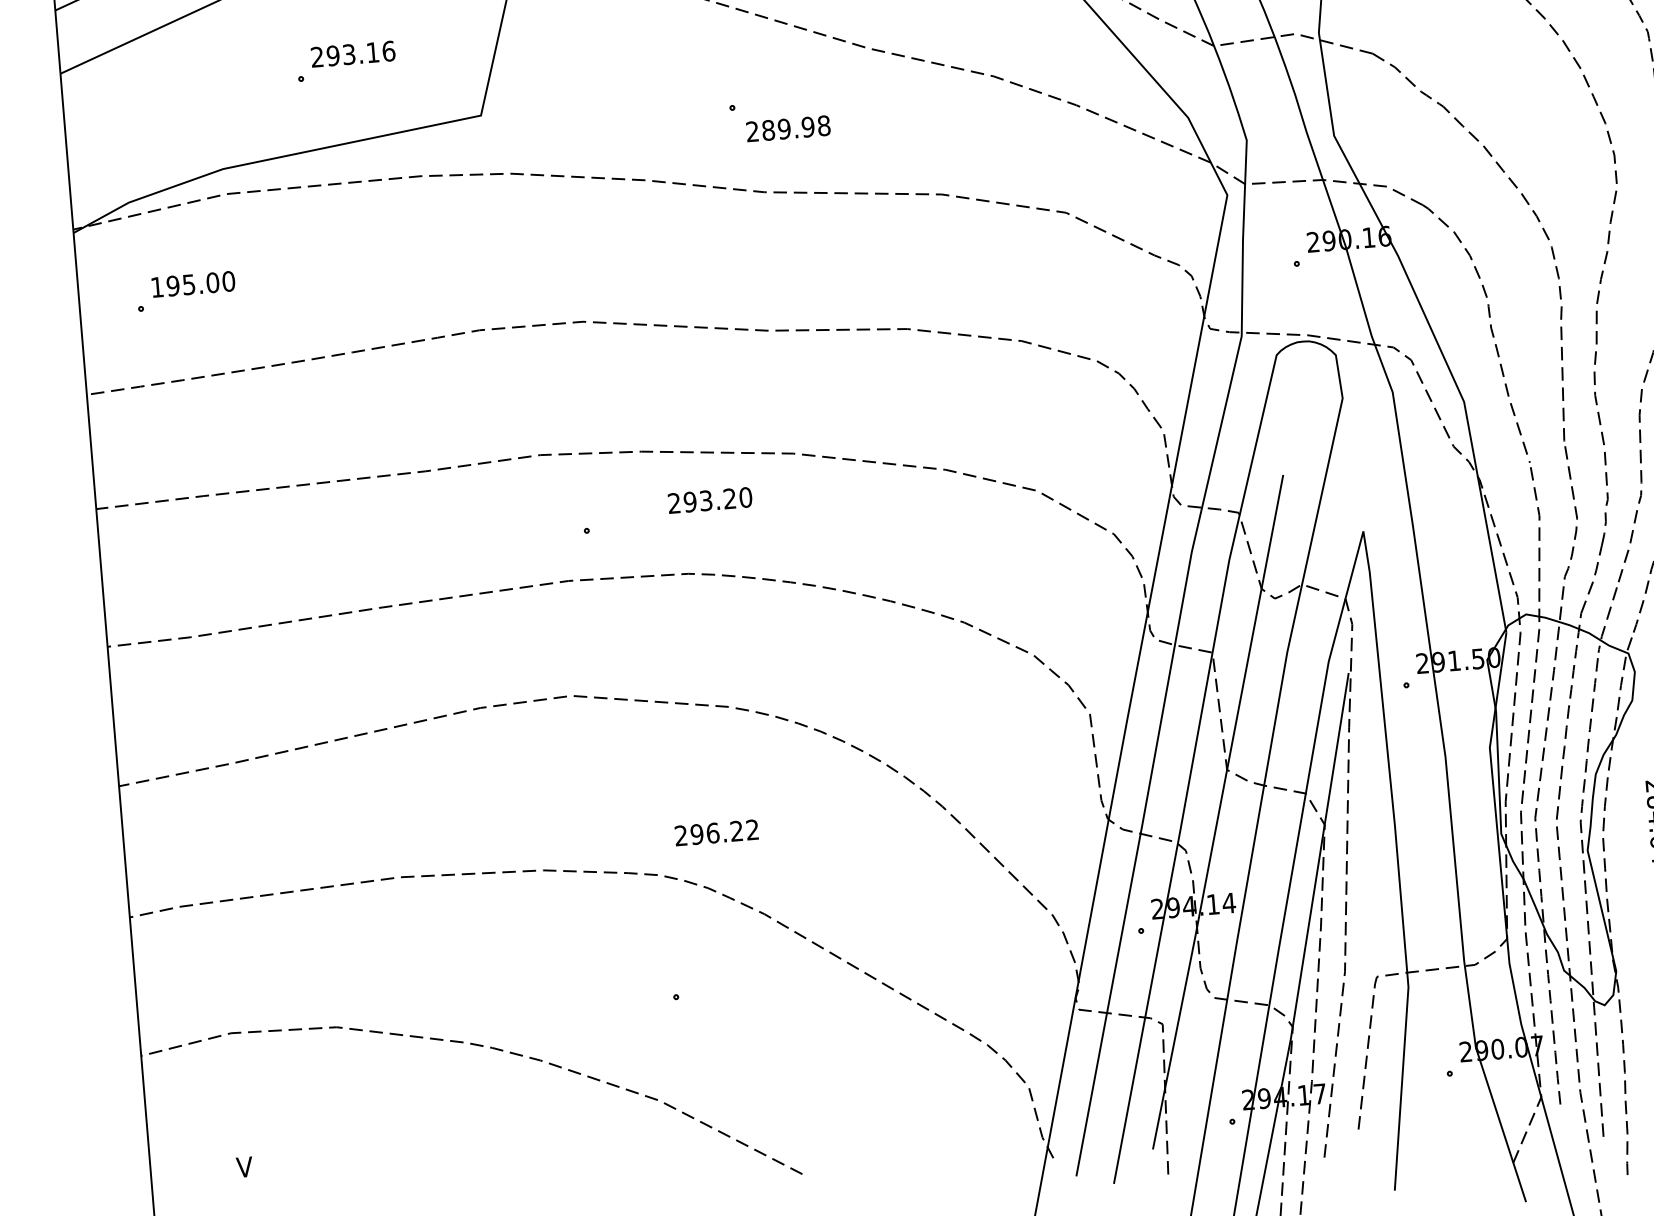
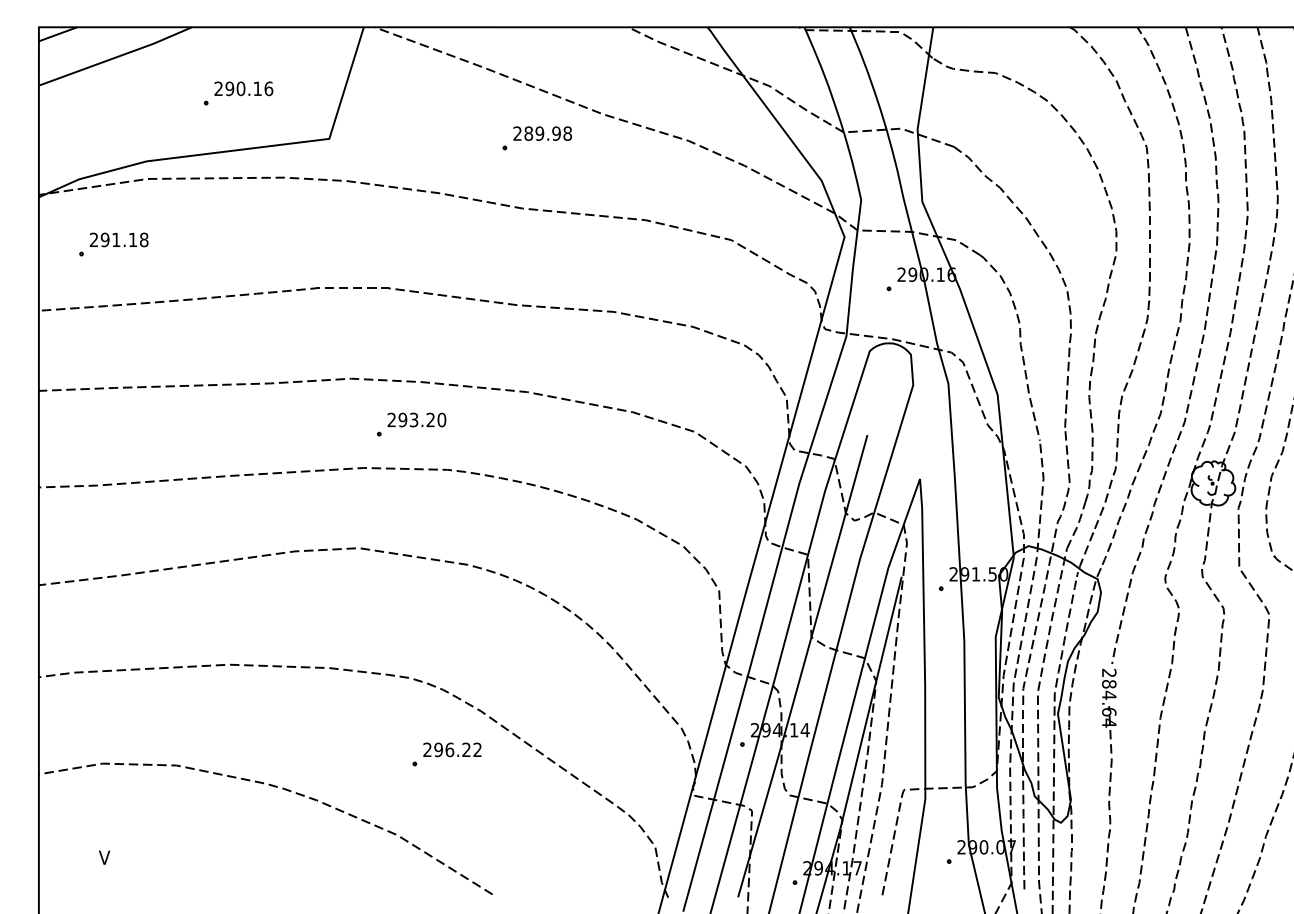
text: (348, 54) -> (240, 88), 293.16 -> 290.16
text: (788, 128) -> (542, 133), moved
text: (192, 283) -> (118, 239), 195.00 -> 291.18
text: (709, 499) -> (416, 419), moved
text: (716, 832) -> (452, 749), moved

